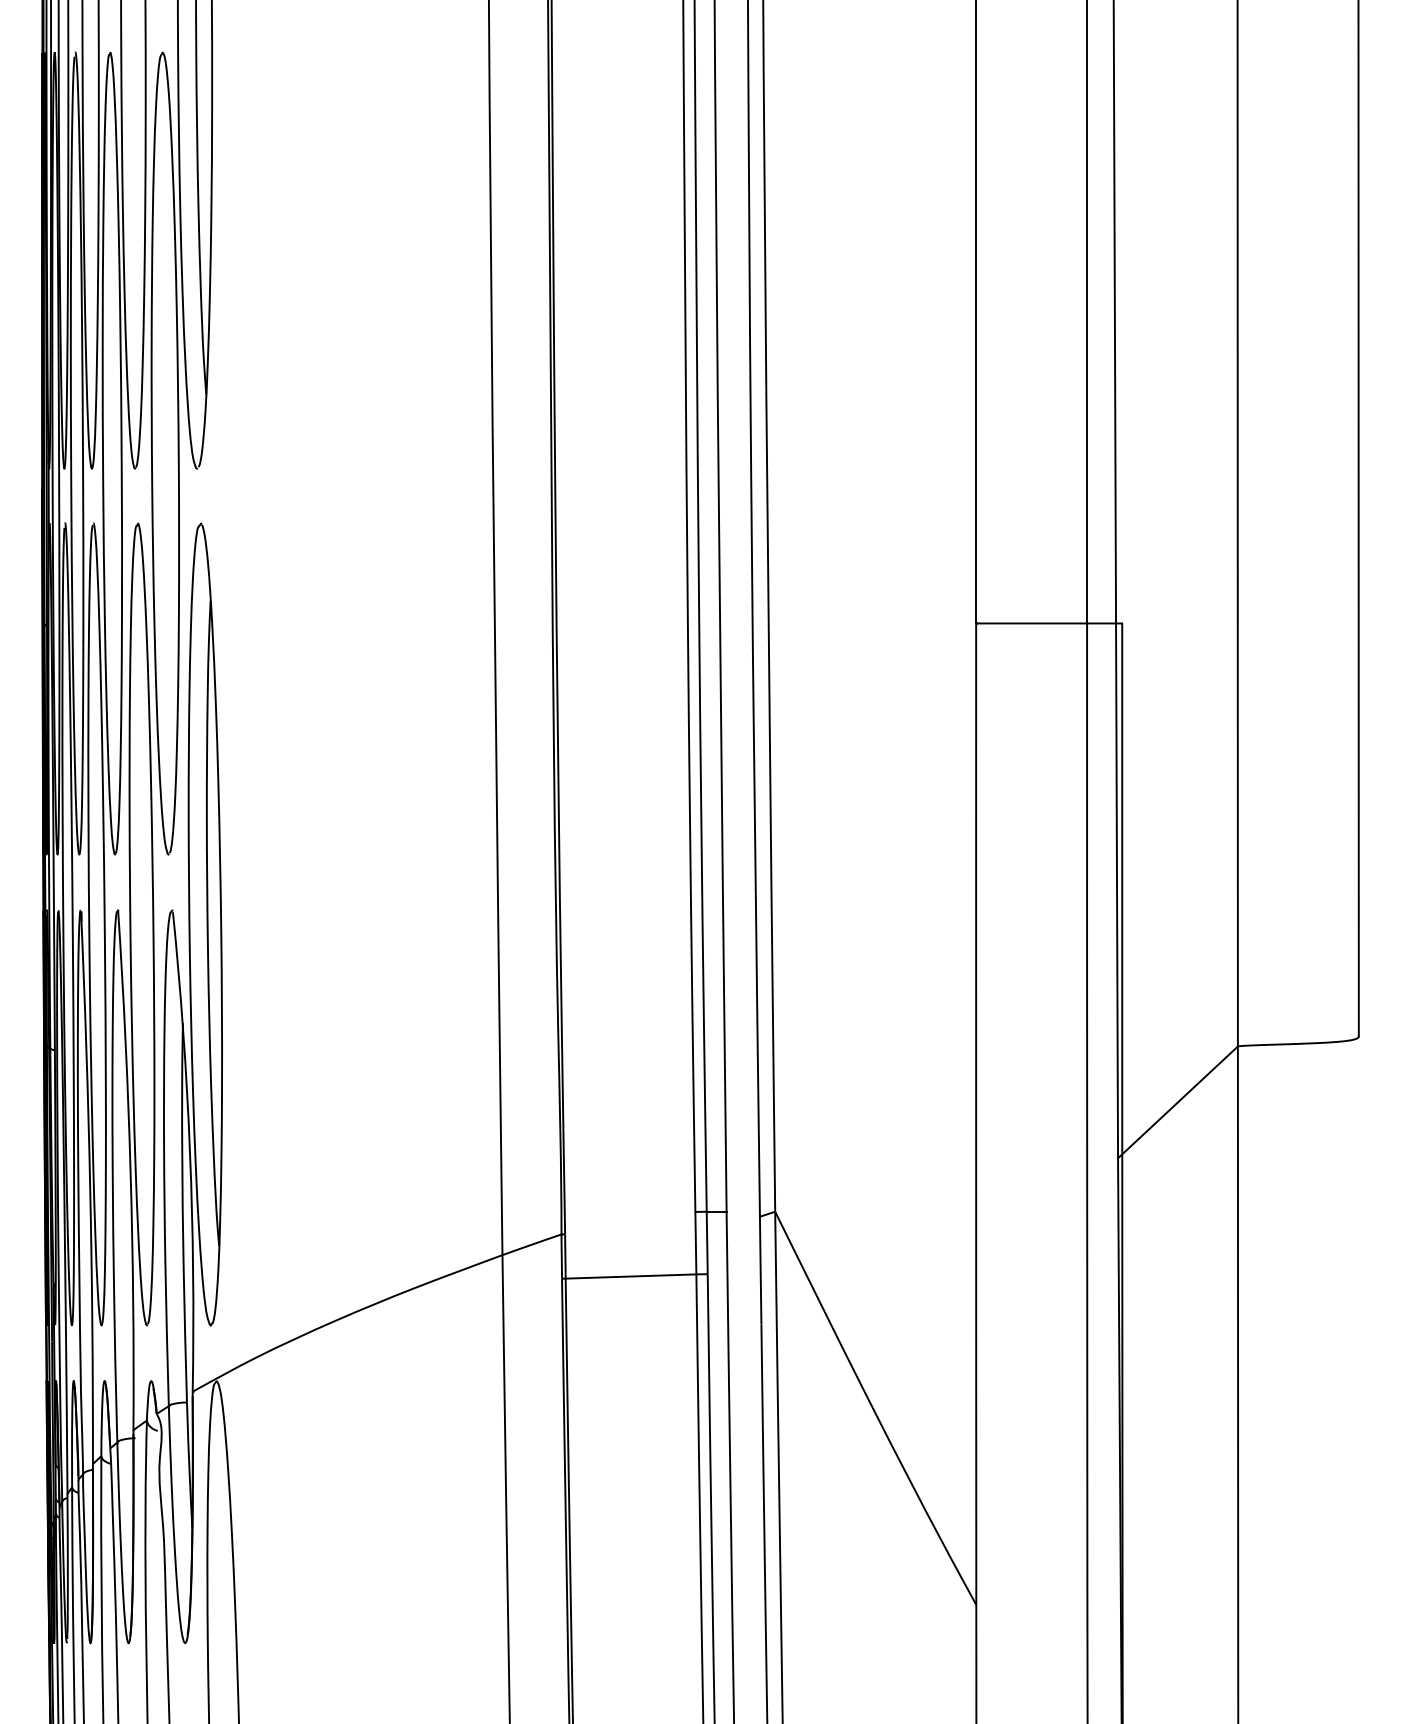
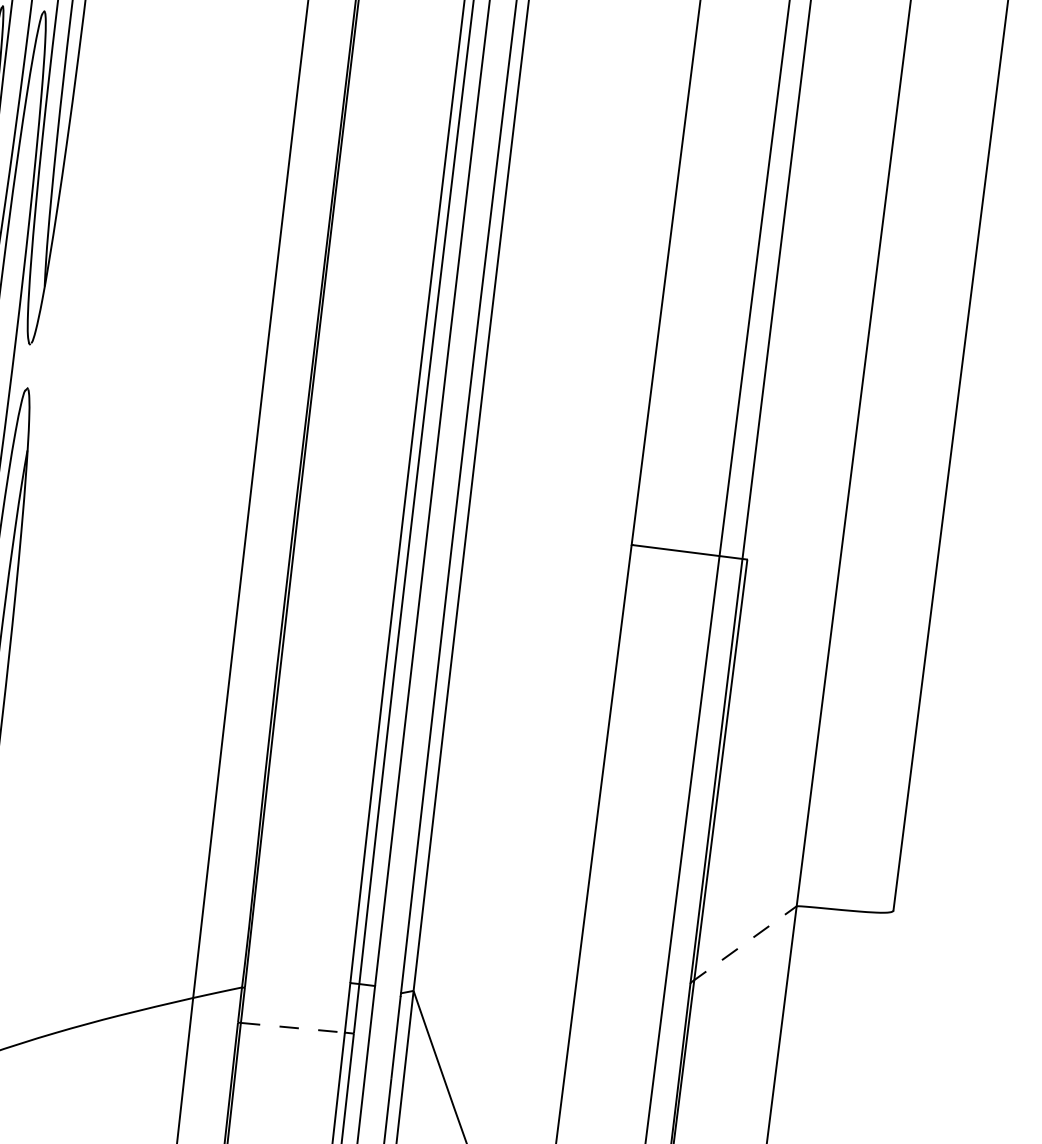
line: (1177, 1102) -> (743, 944), solid -> dashed
line: (631, 1276) -> (293, 1027), solid -> dashed

